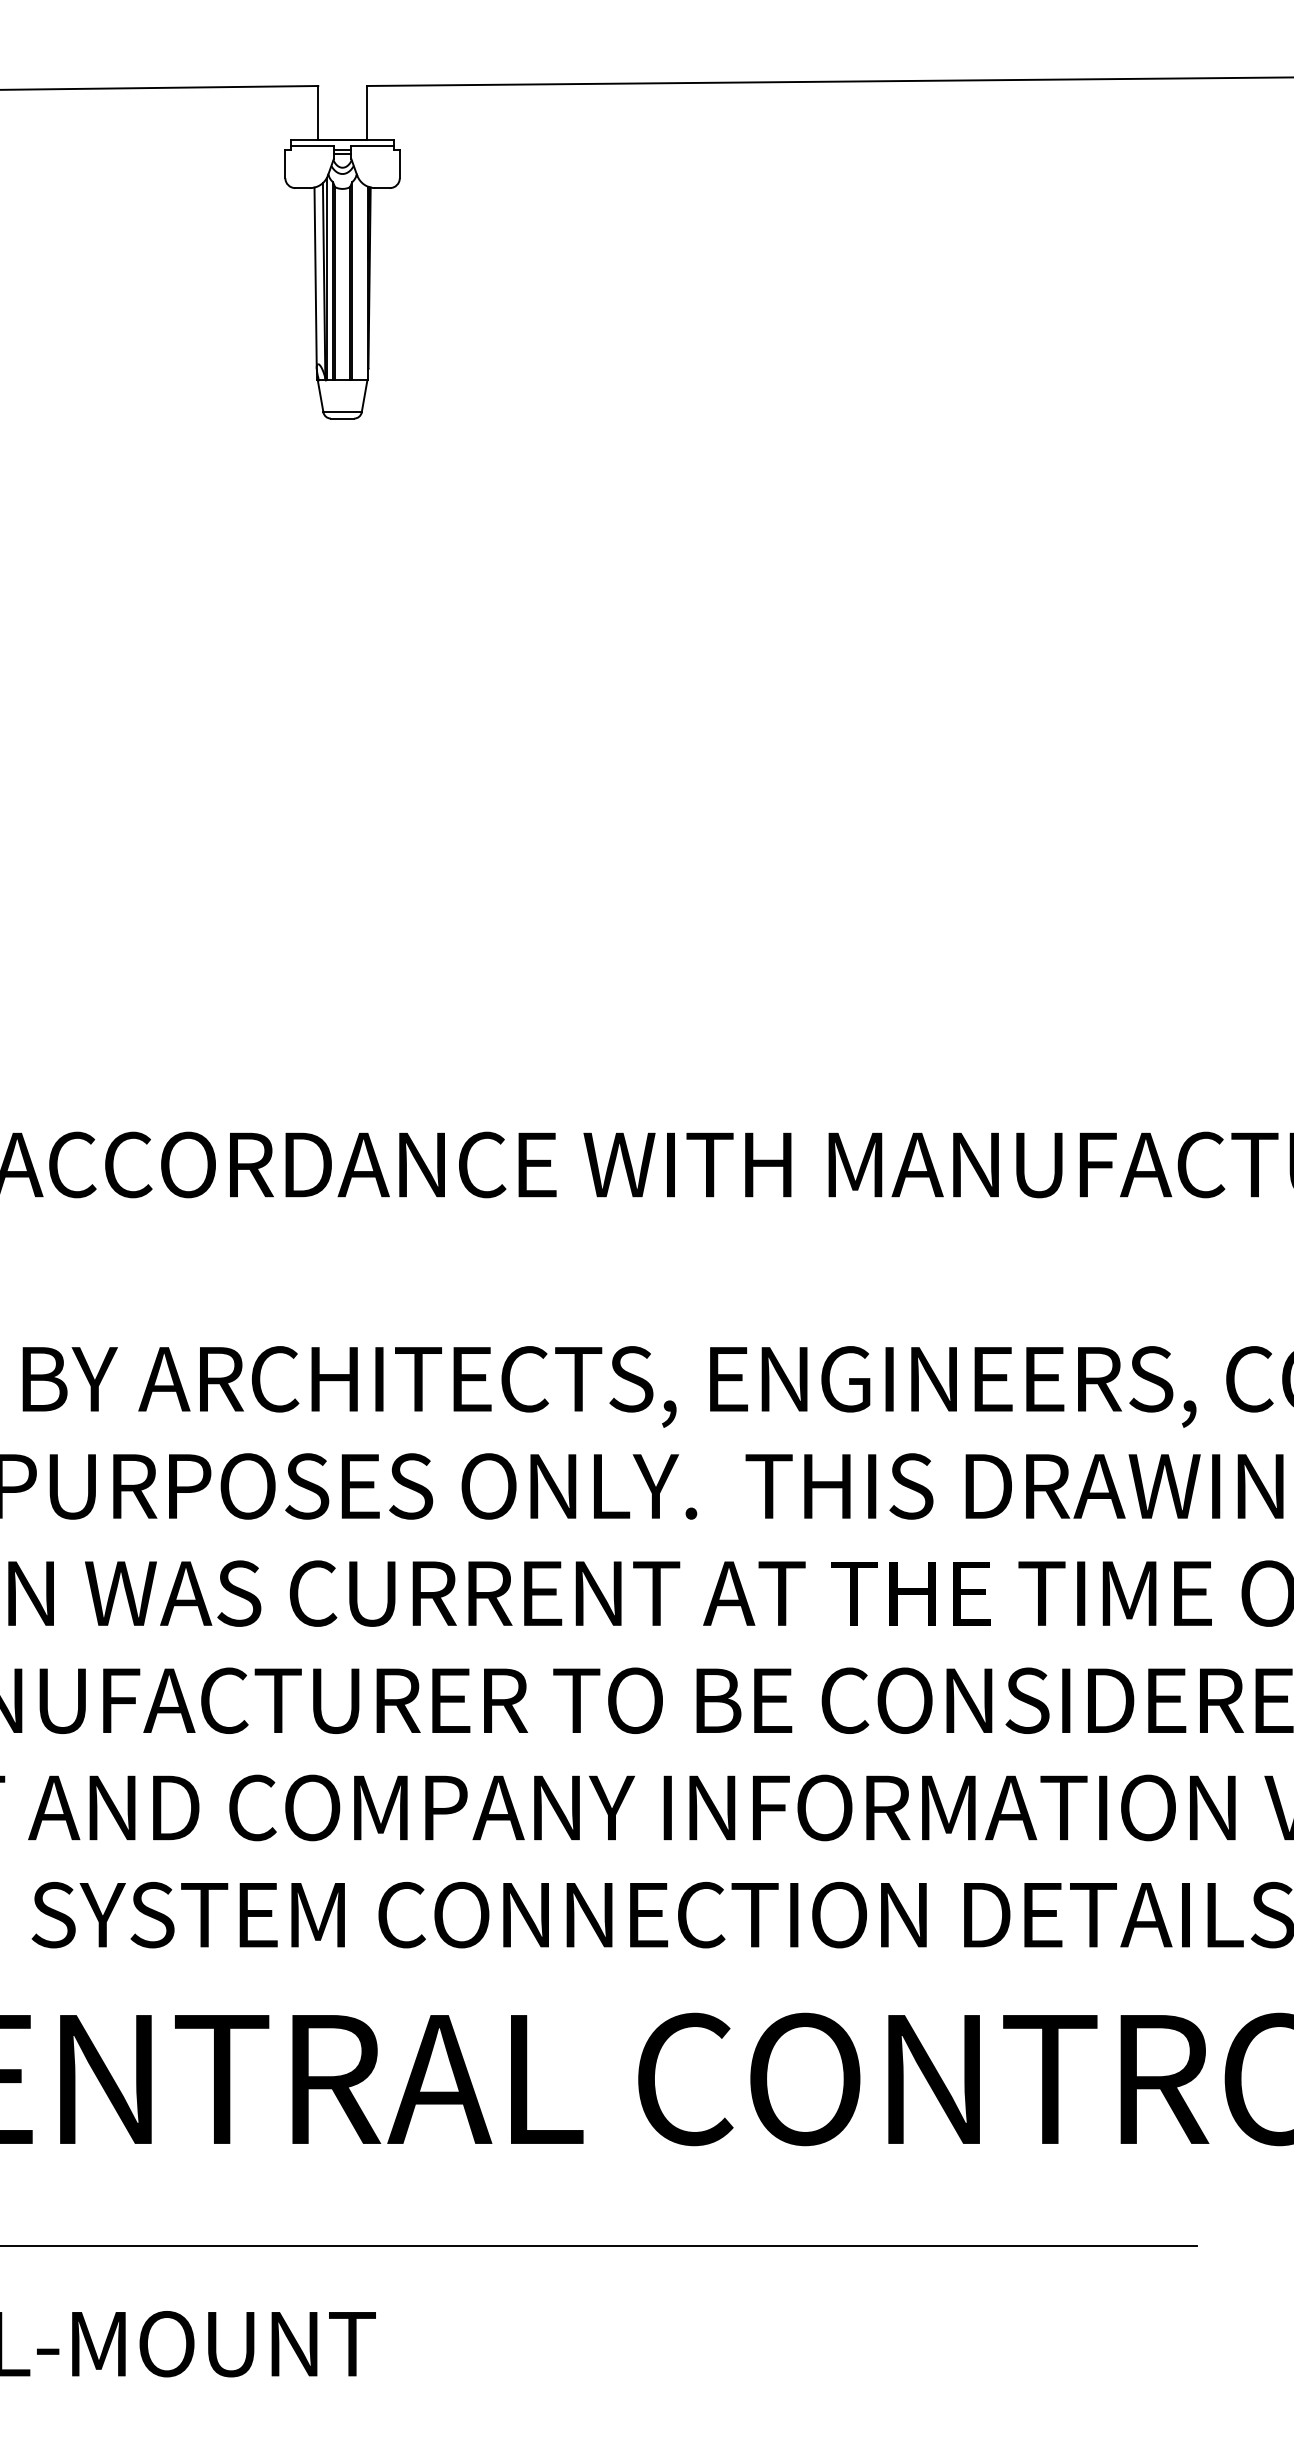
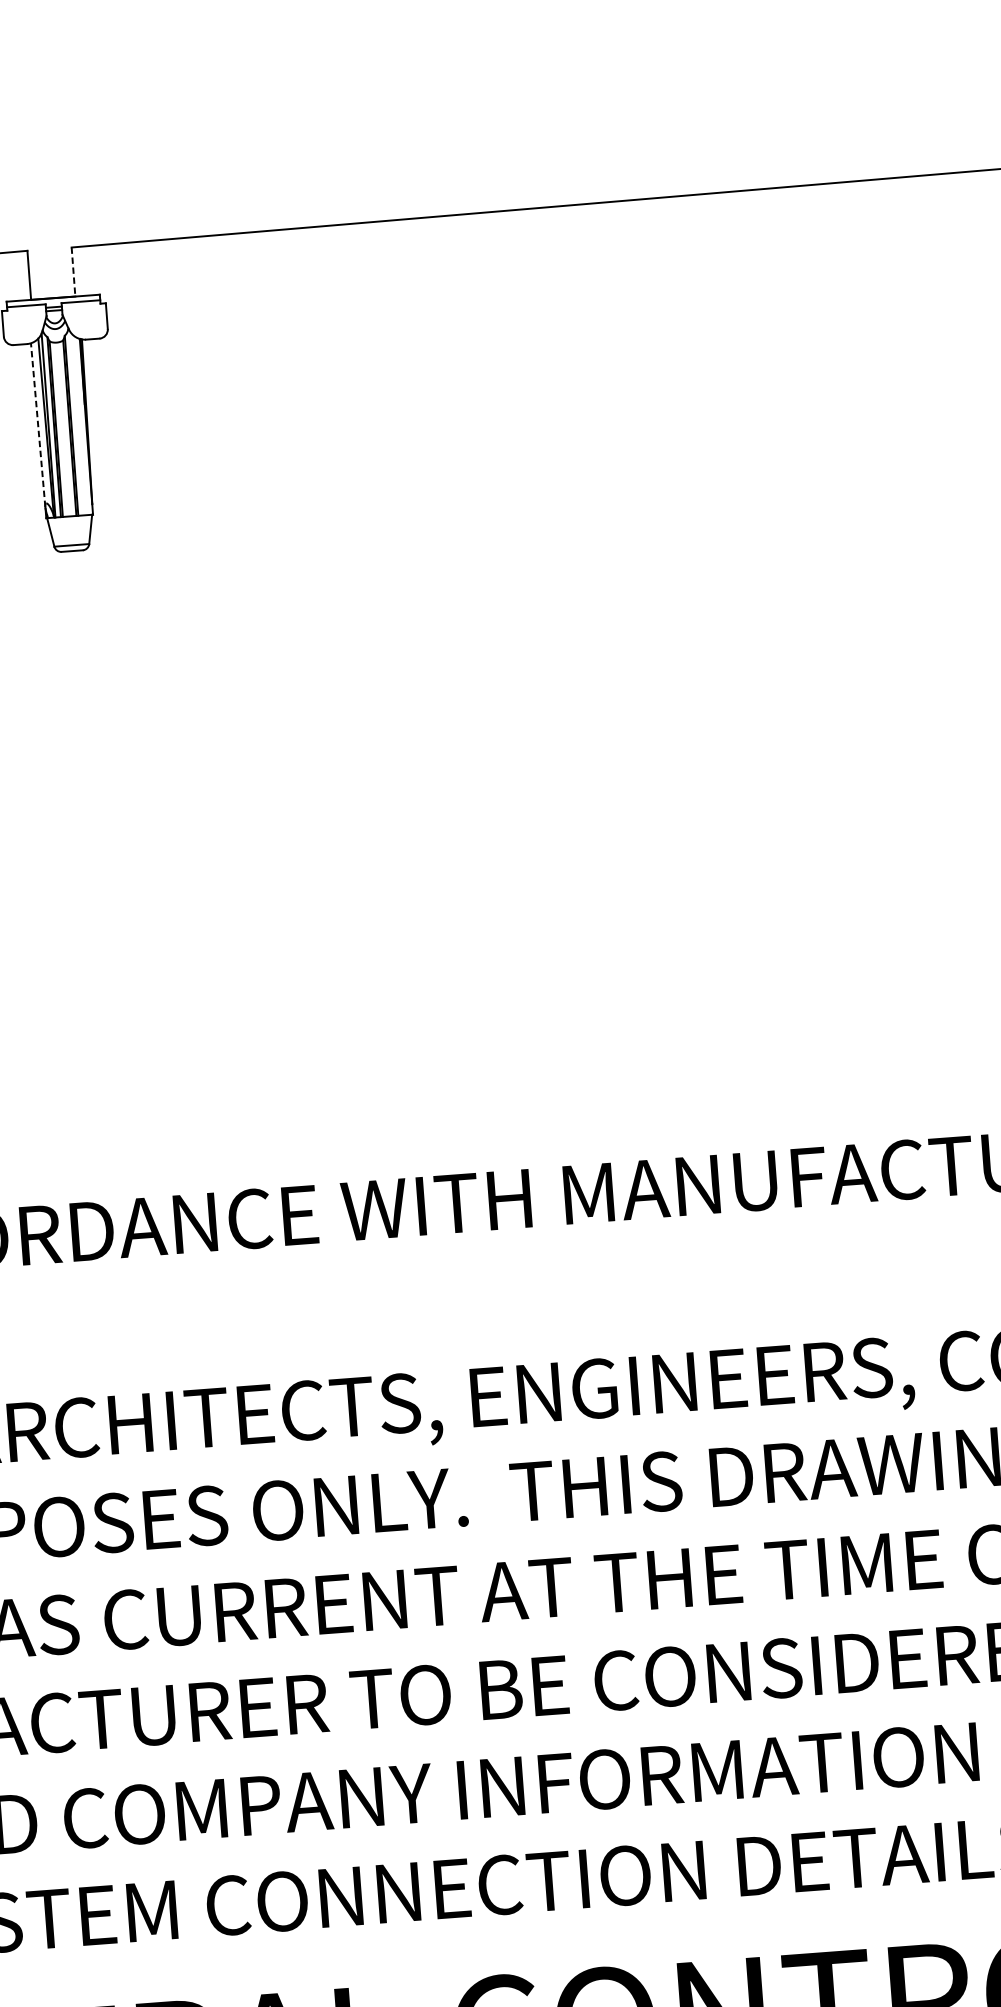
line: (366, 113) -> (73, 272), solid -> dashed
line: (315, 277) -> (38, 424), solid -> dashed

